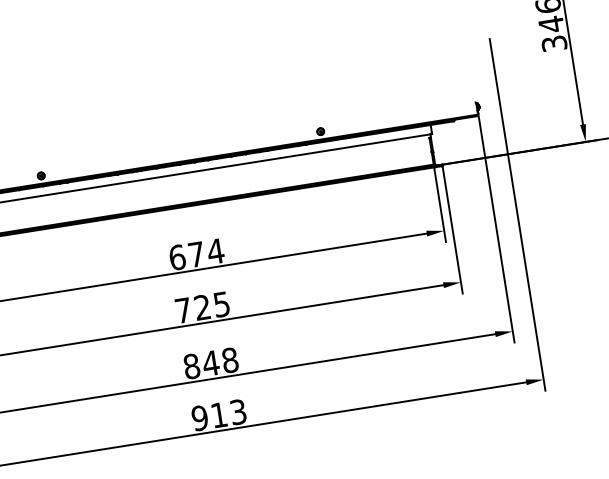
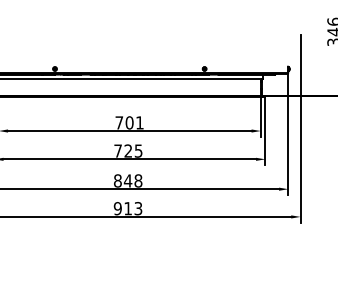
text: (196, 253) -> (129, 122), 674 -> 701

